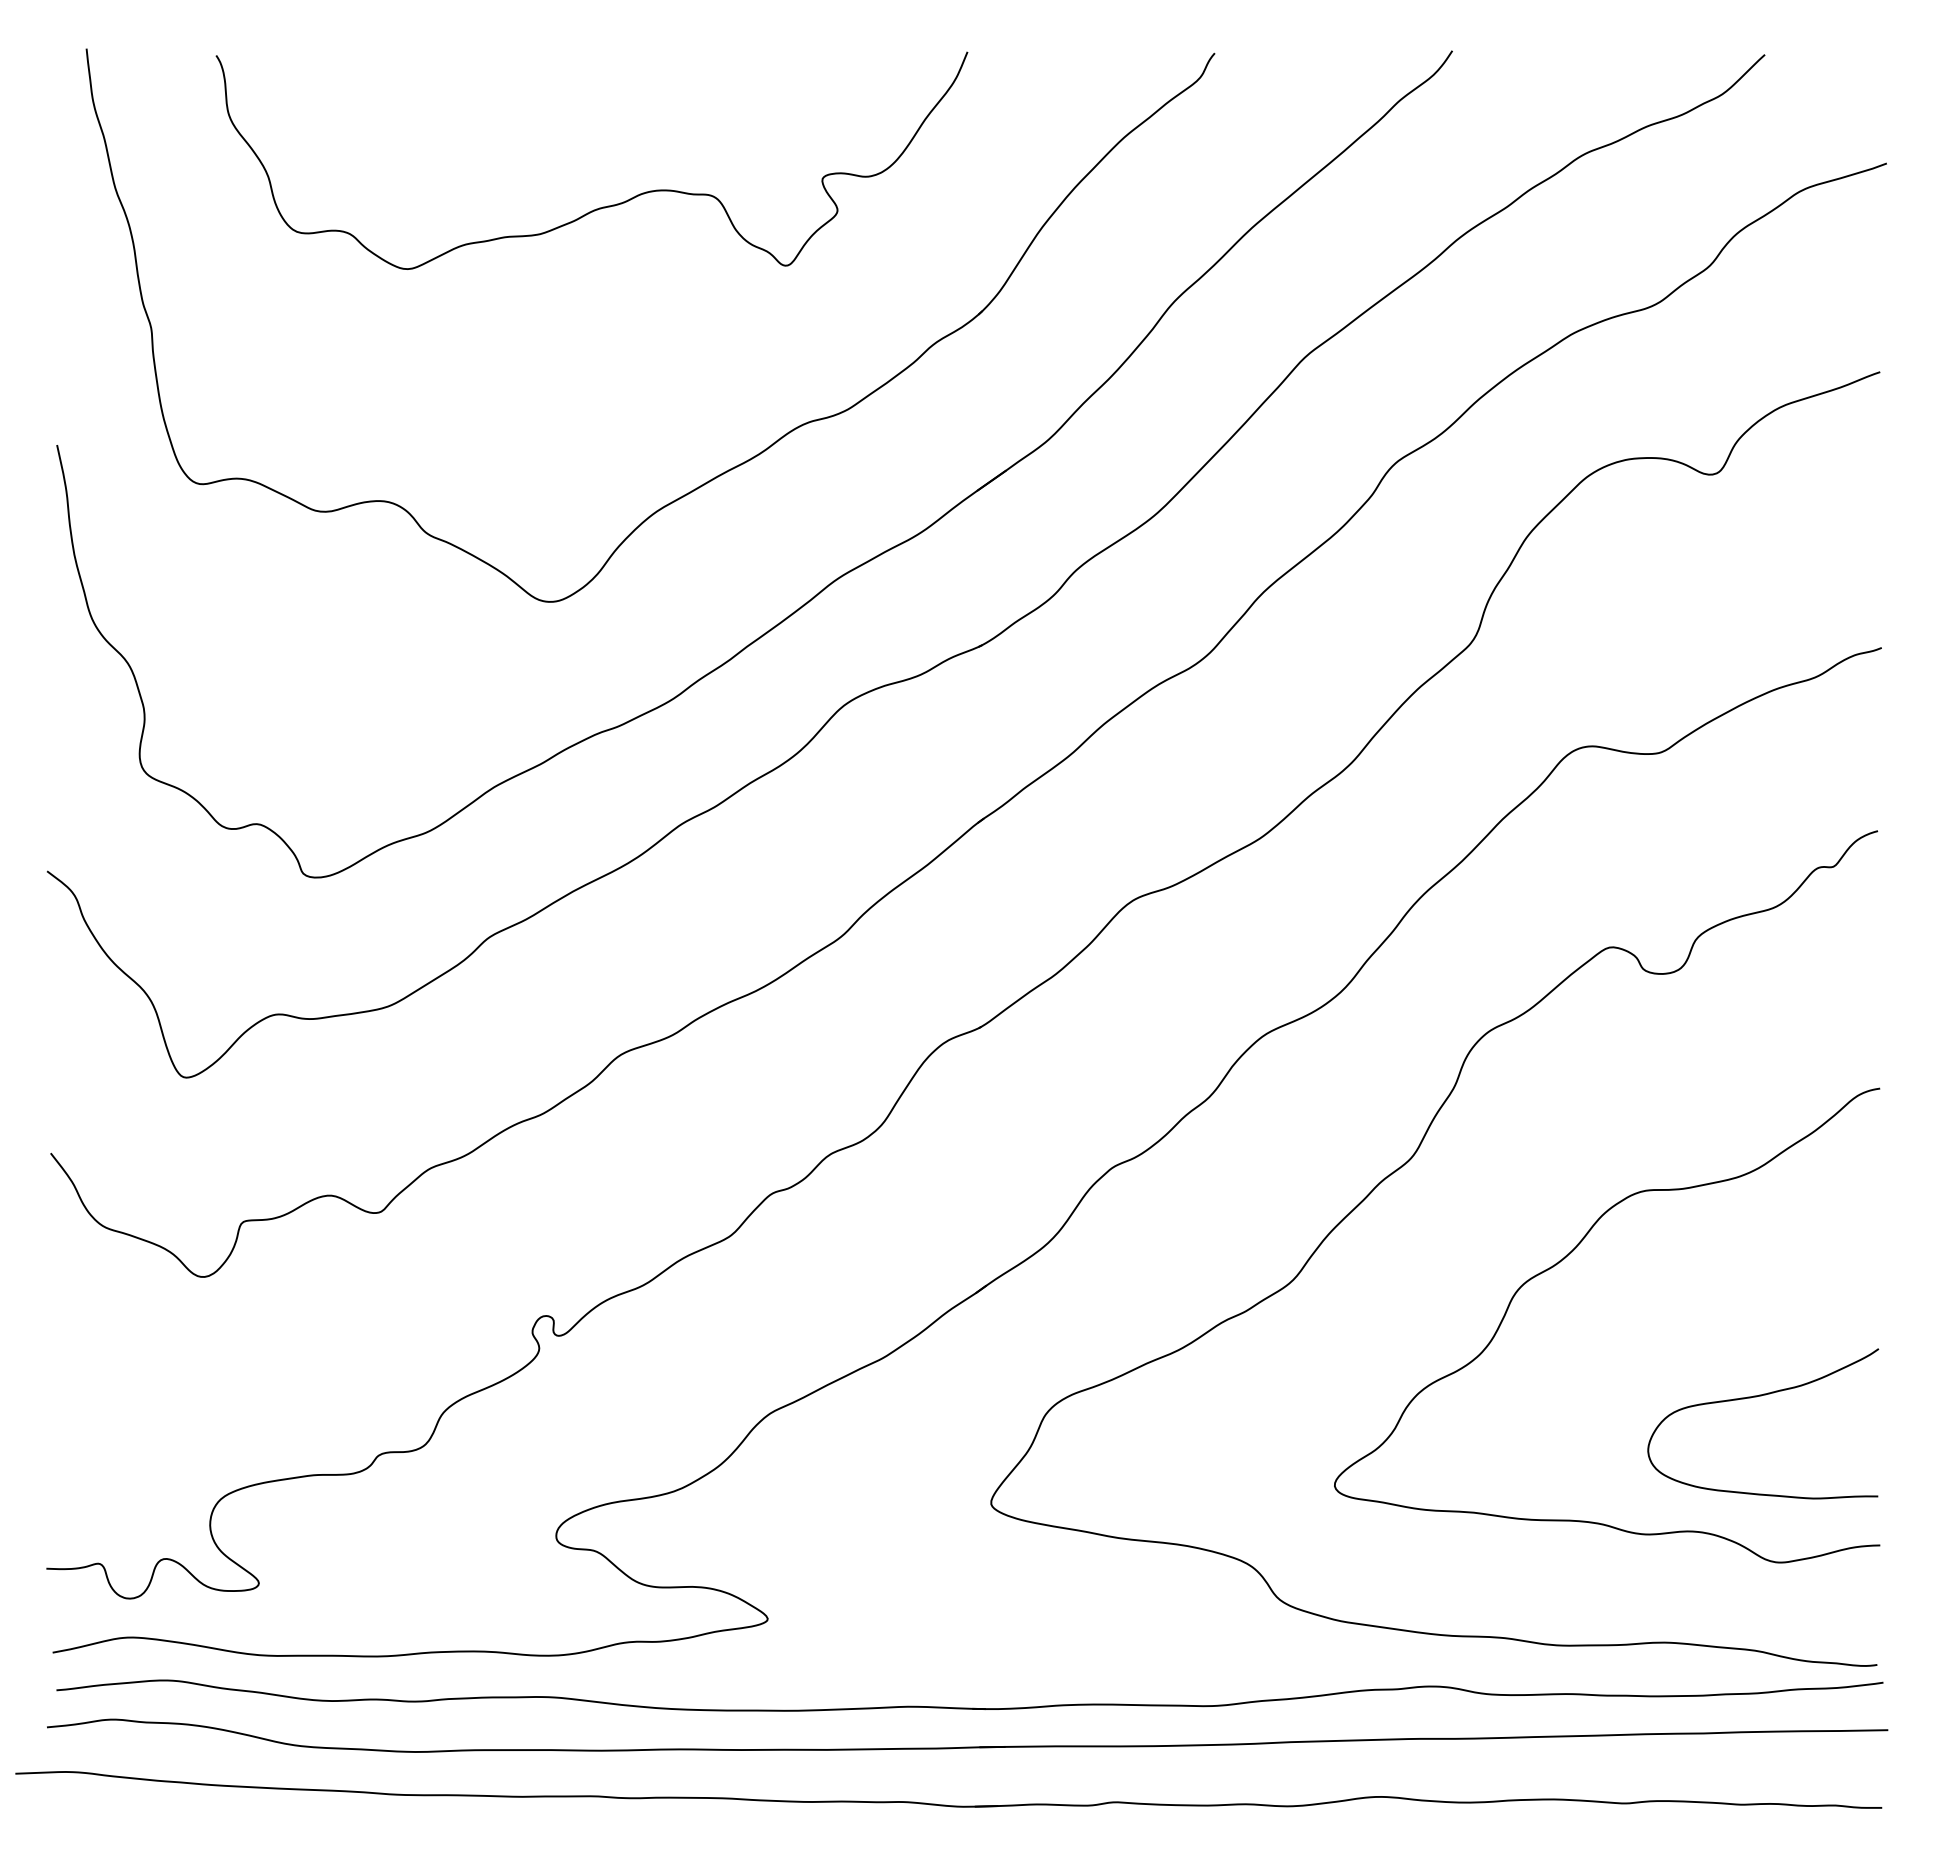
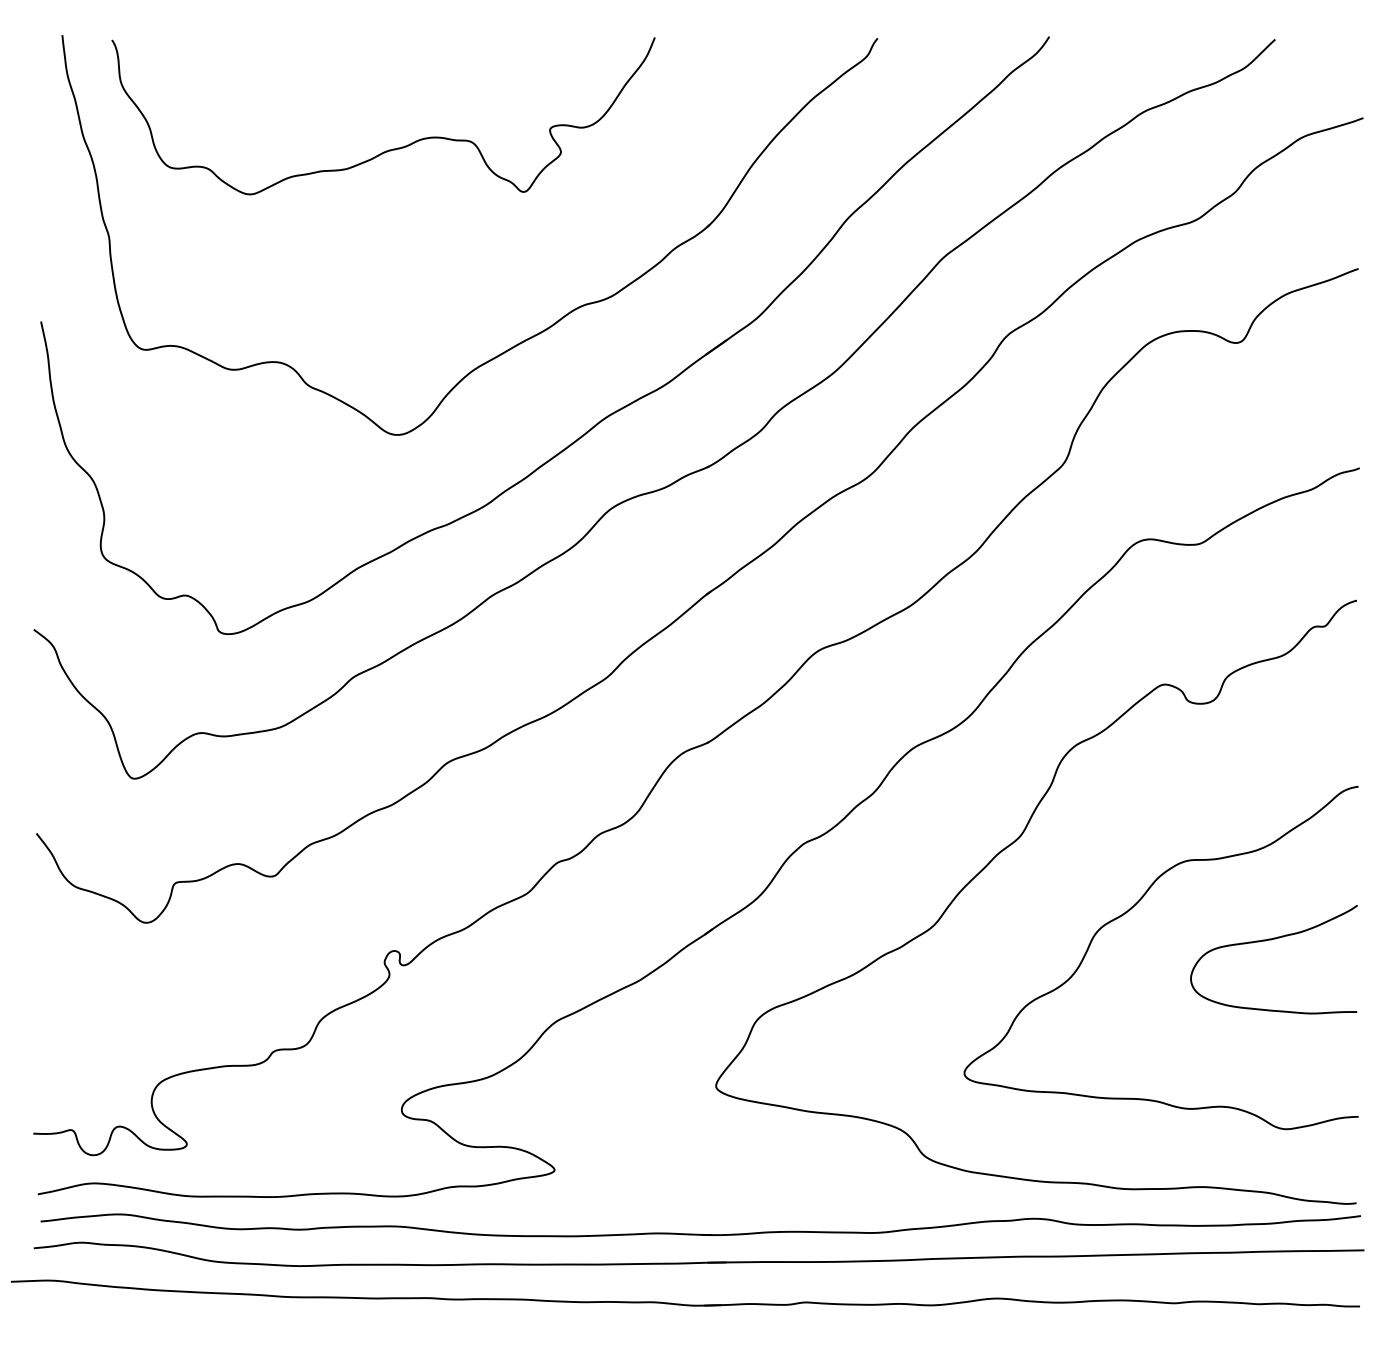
curve: (603, 206) -> (391, 149), moved
curve: (1756, 1397) -> (1269, 940), moved

